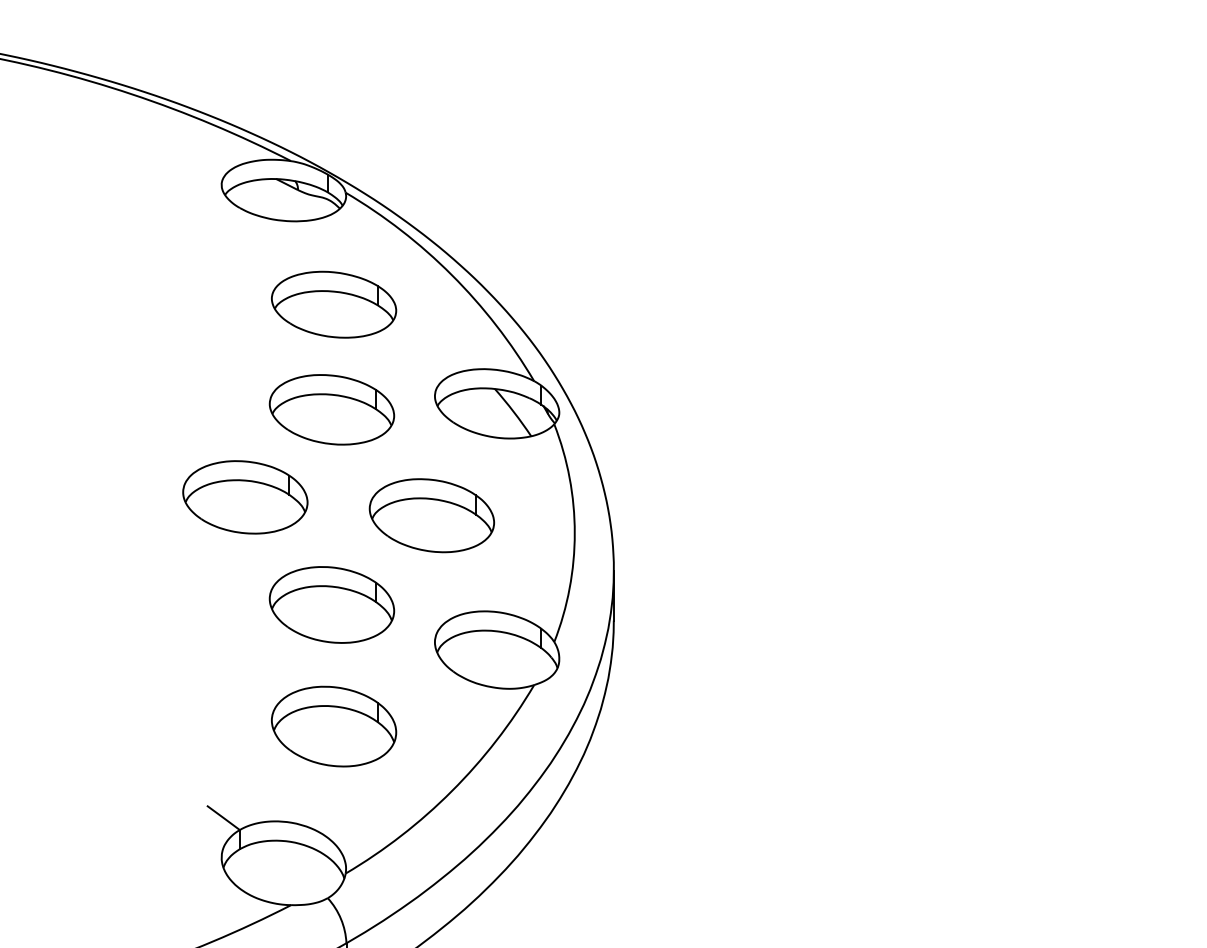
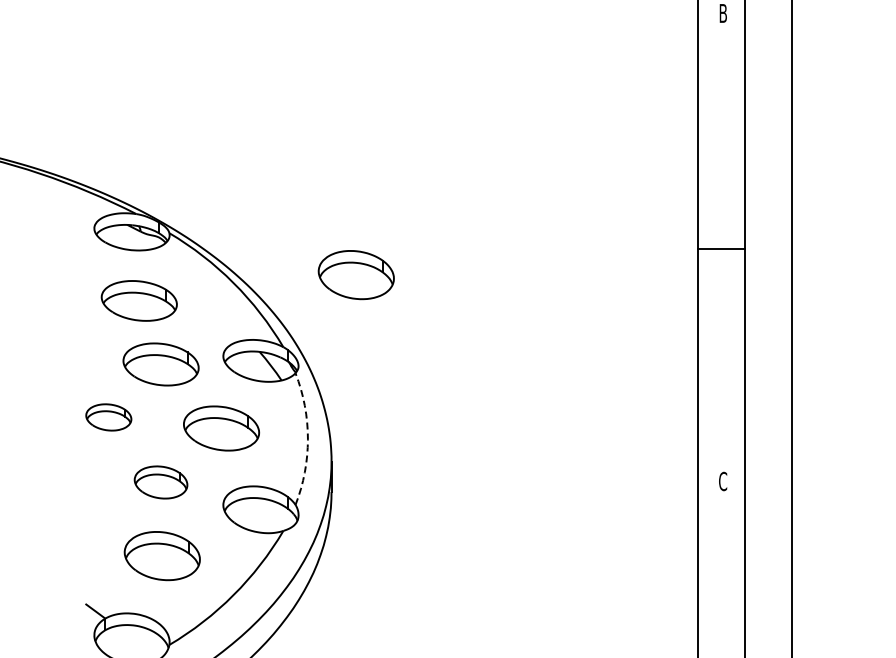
part: (653, 262) -> (355, 275), added
part: (332, 304) -> (138, 300), moved
part: (245, 497) -> (108, 417), size x0.6
arc: (574, 533) -> (307, 439), solid -> dashed
part: (331, 604) -> (160, 482), size x0.7

